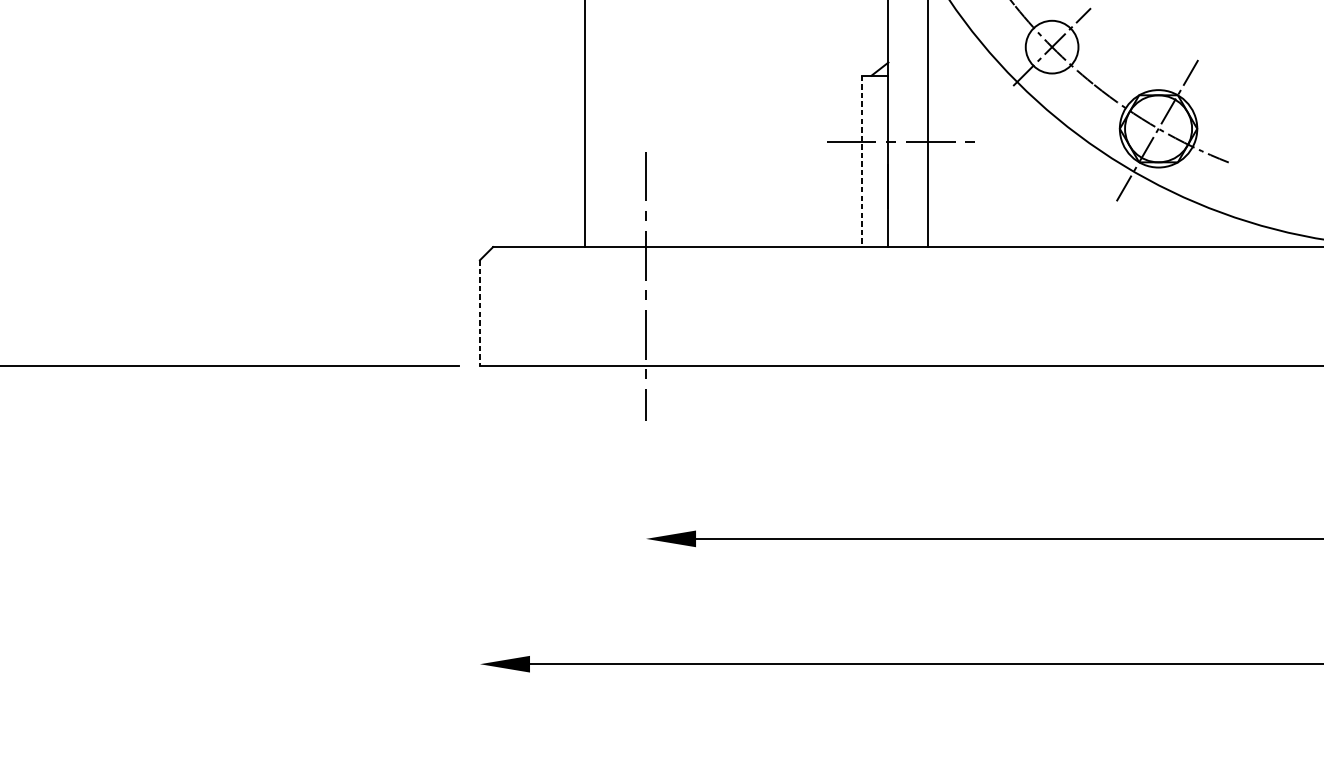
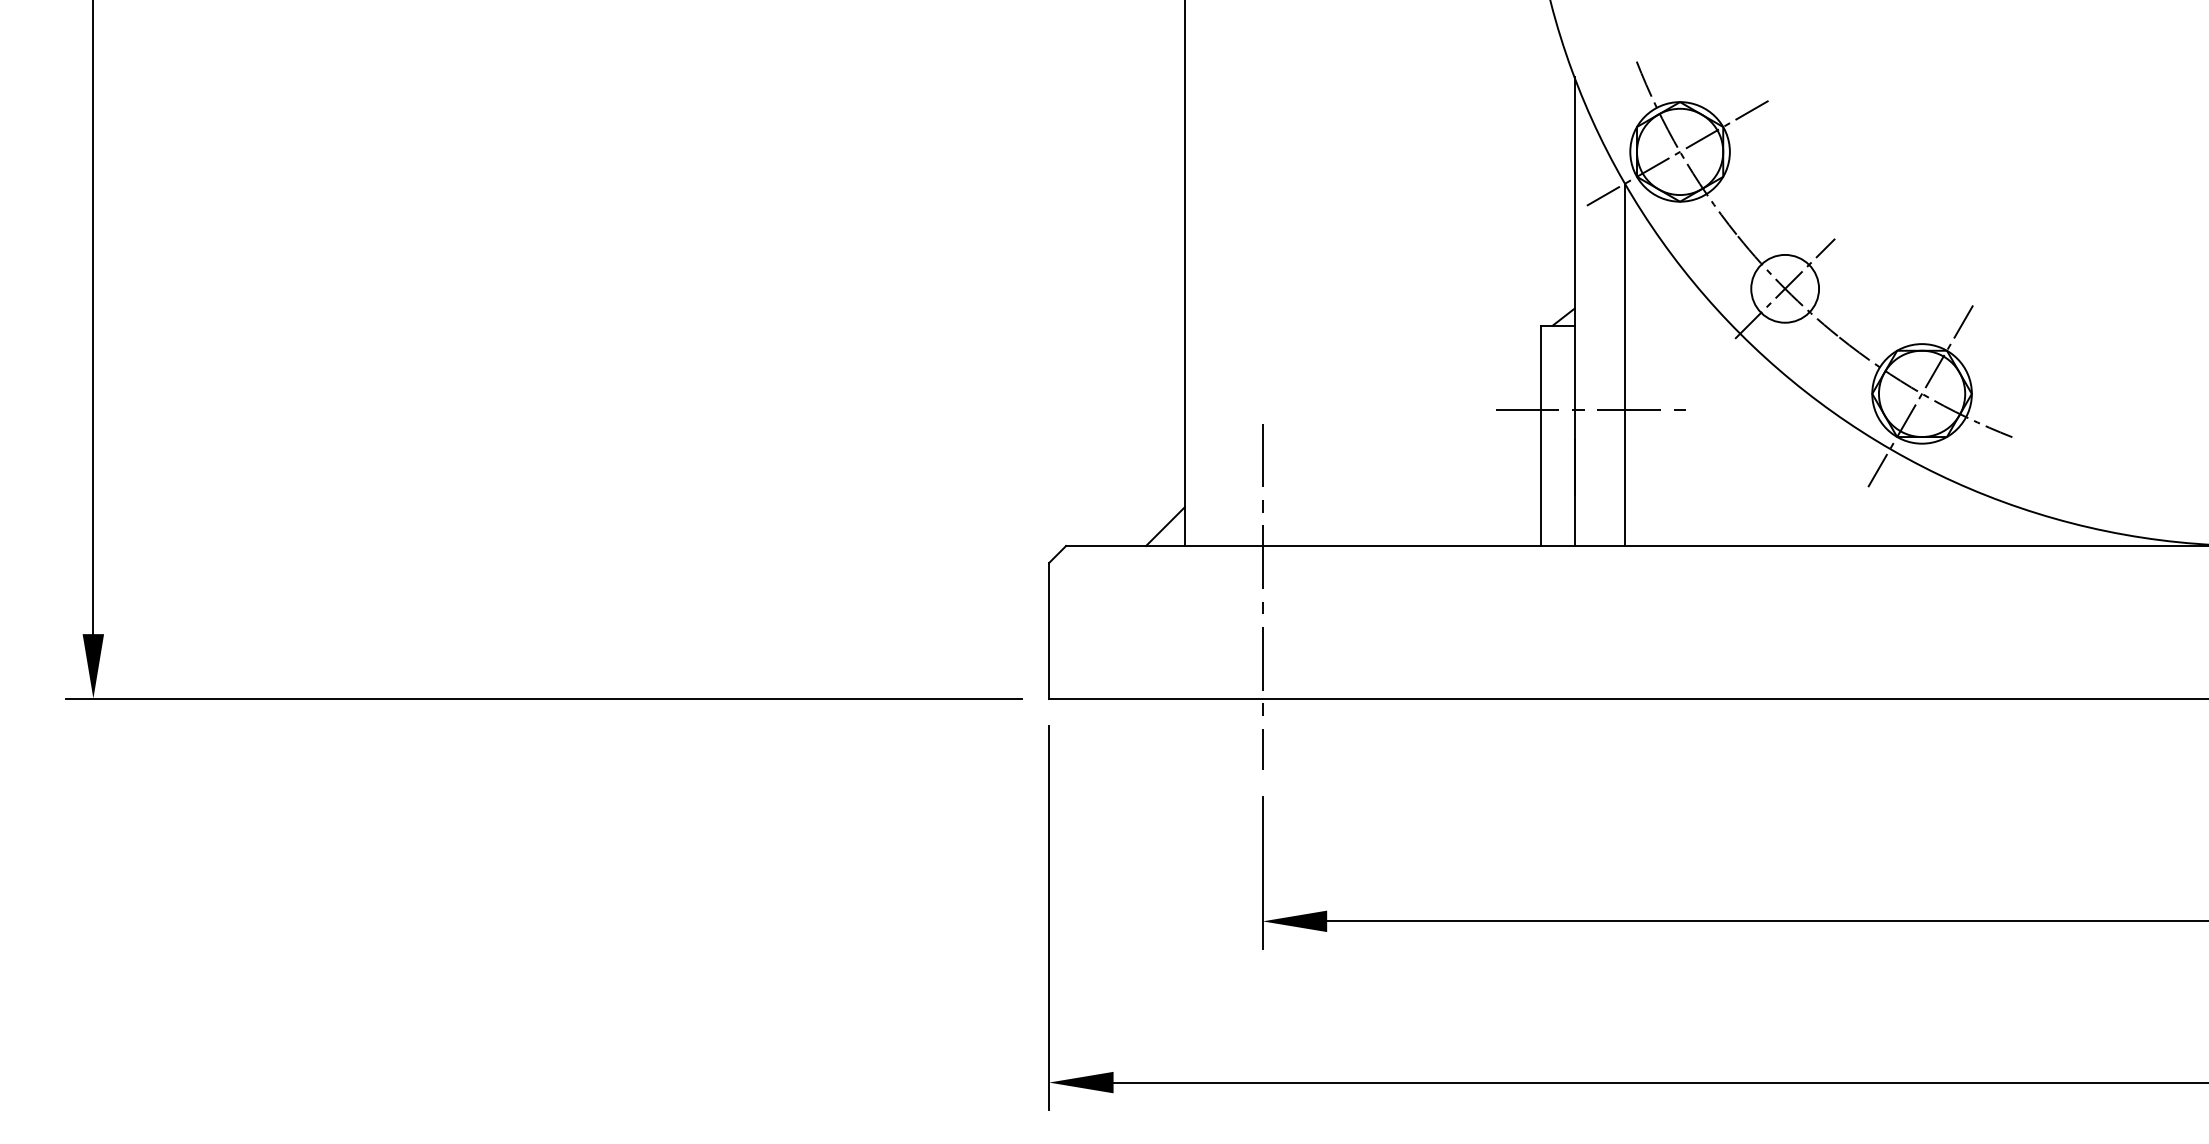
line: (861, 161) -> (1540, 436), dashed -> solid
line: (570, 231) -> (1165, 526), added
line: (480, 312) -> (1049, 630), dashed -> solid
line: (645, 500) -> (1262, 872), added
line: (480, 535) -> (1049, 917), added

